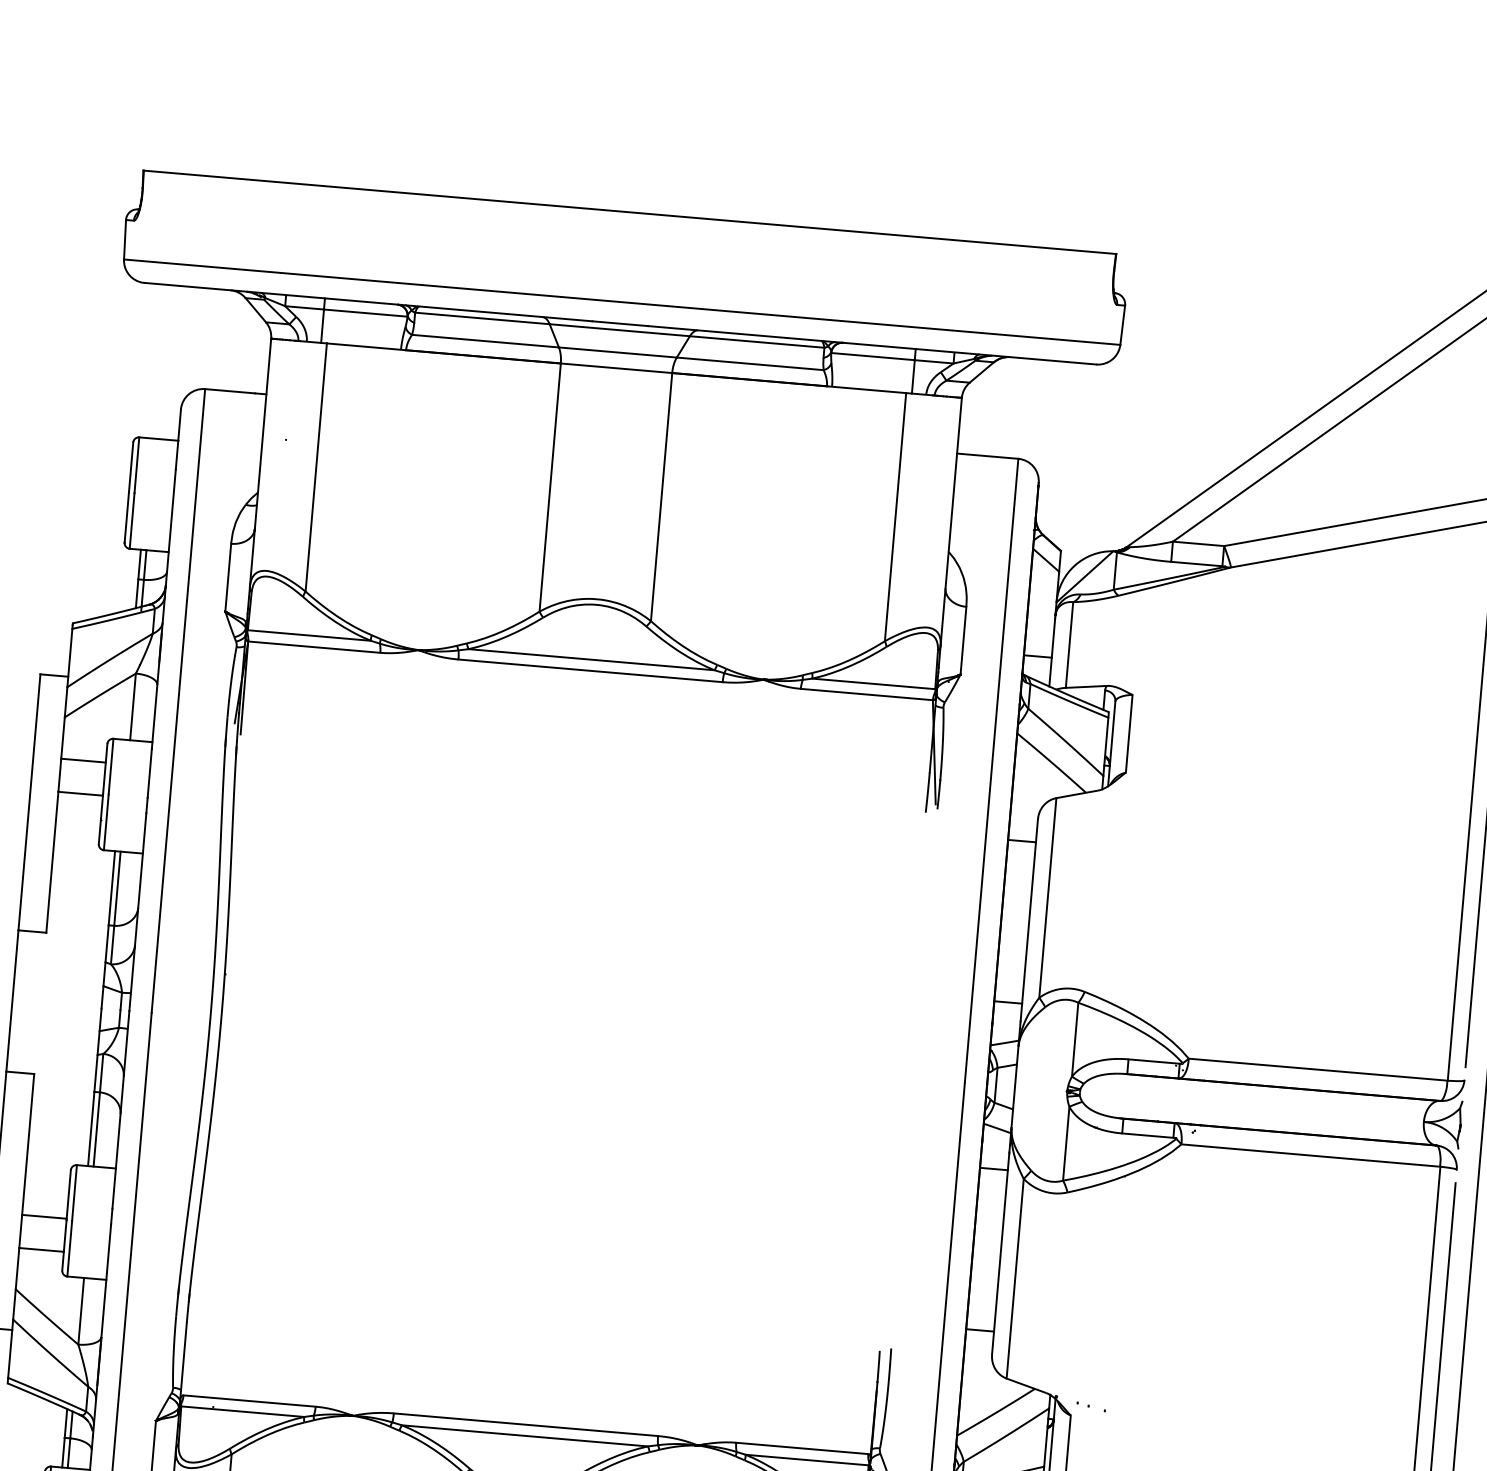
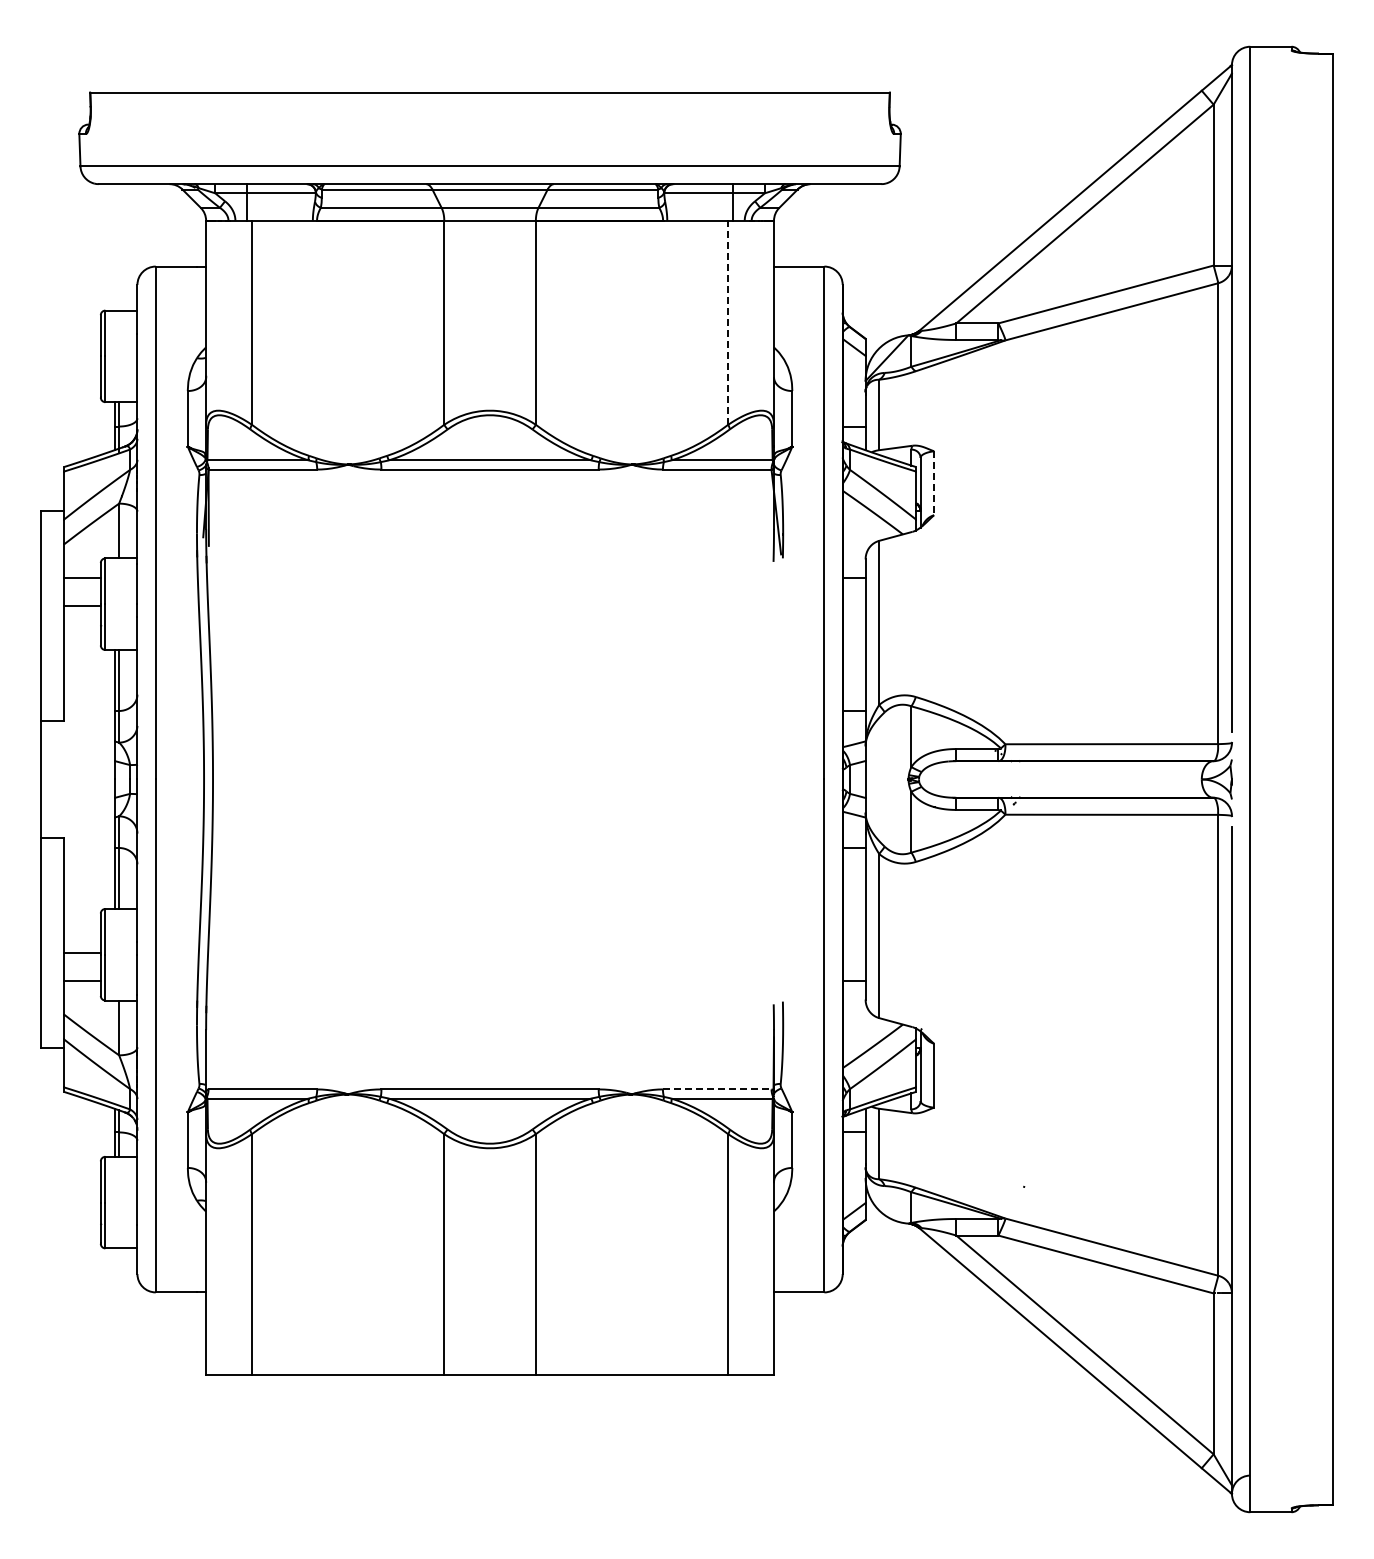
line: (895, 516) -> (728, 322), solid -> dashed
line: (1129, 734) -> (934, 483), solid -> dashed
line: (802, 1448) -> (717, 1089), solid -> dashed

